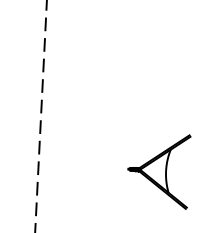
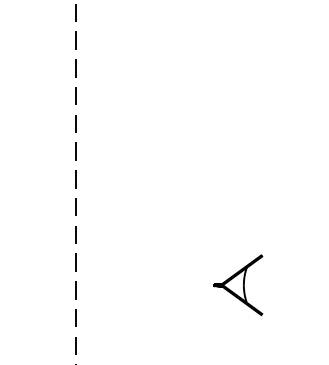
part: (158, 170) -> (237, 284), size x0.6

